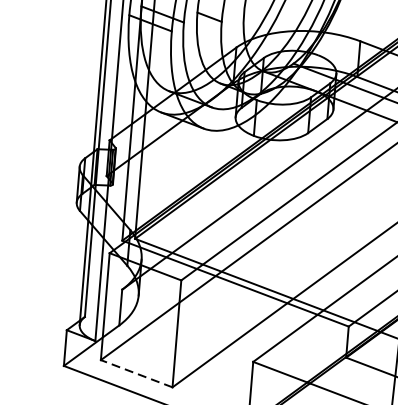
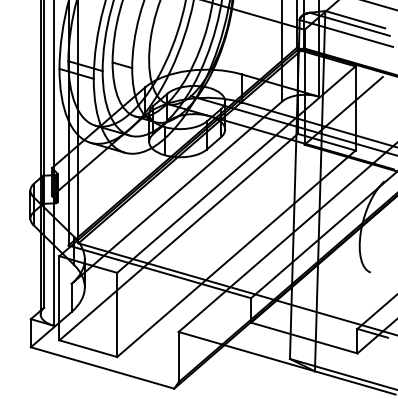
line: (135, 373) -> (87, 348), dashed -> solid

